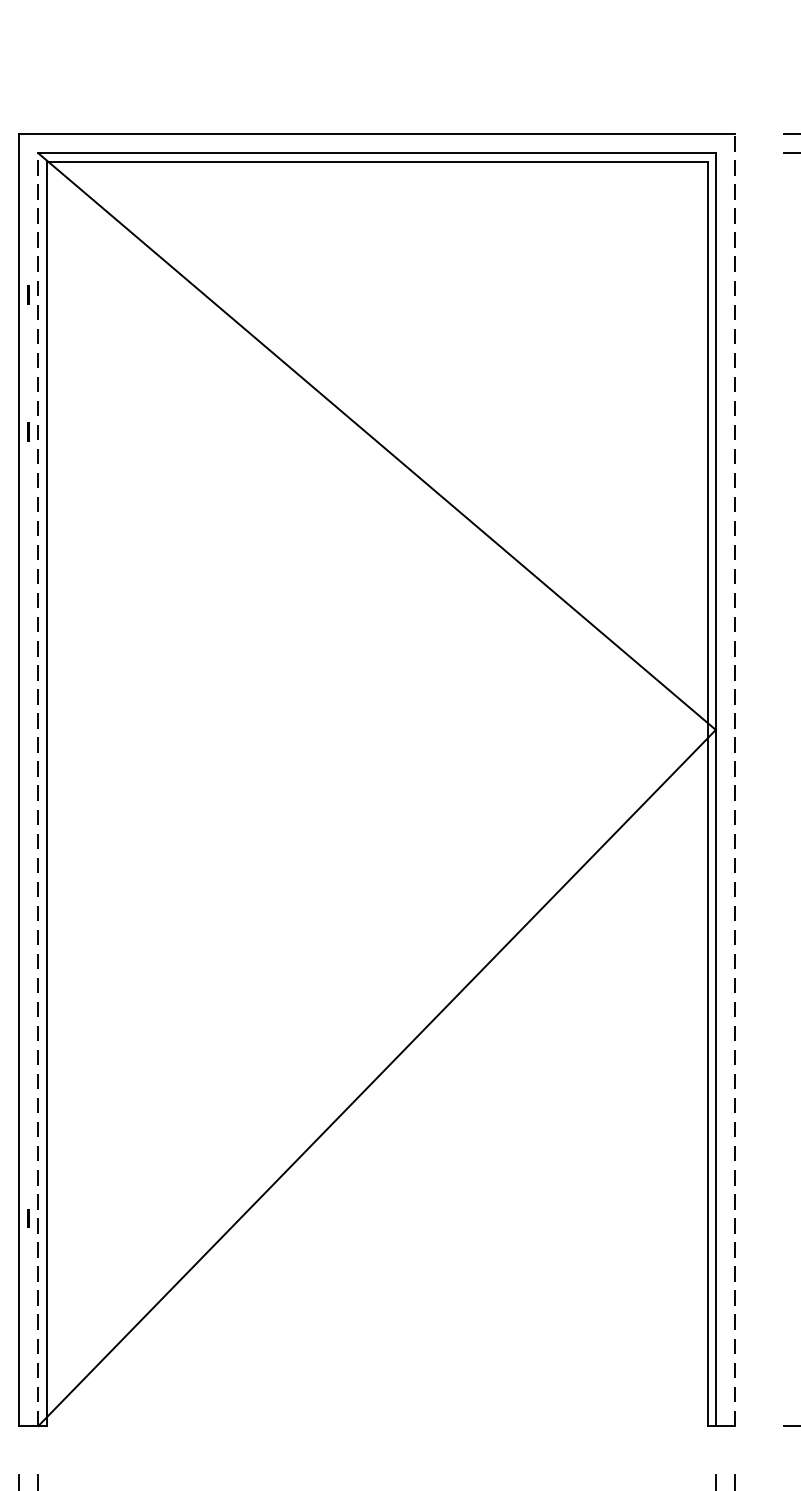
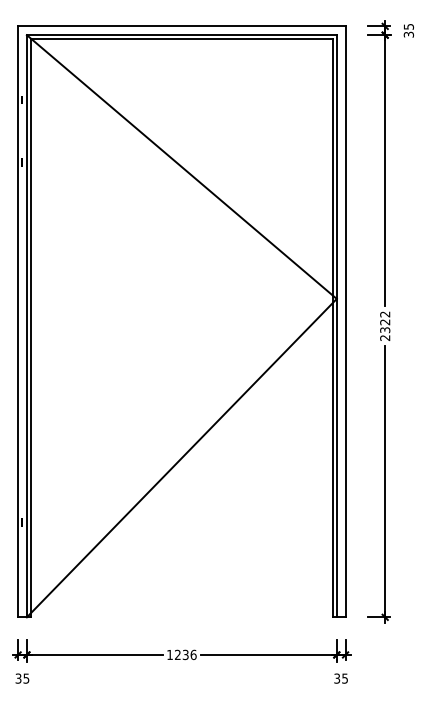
line: (734, 779) -> (345, 321), dashed -> solid
line: (37, 788) -> (26, 325), dashed -> solid

